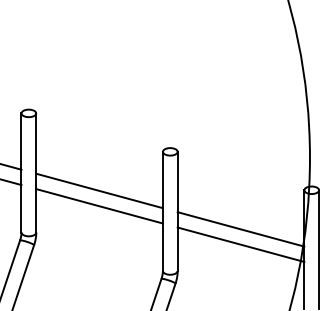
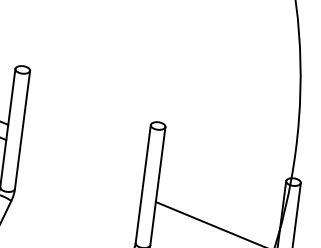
line: (99, 190) -> (83, 155), removed
line: (99, 206) -> (80, 171), removed
line: (240, 229) -> (217, 211), removed

